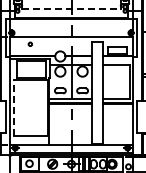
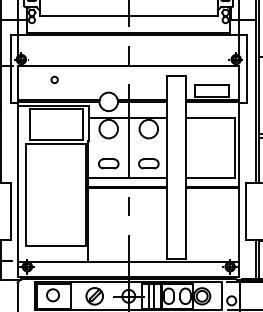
line: (72, 9) -> (130, 17), dashed -> solid
line: (14, 107) -> (25, 193), dashed -> solid

